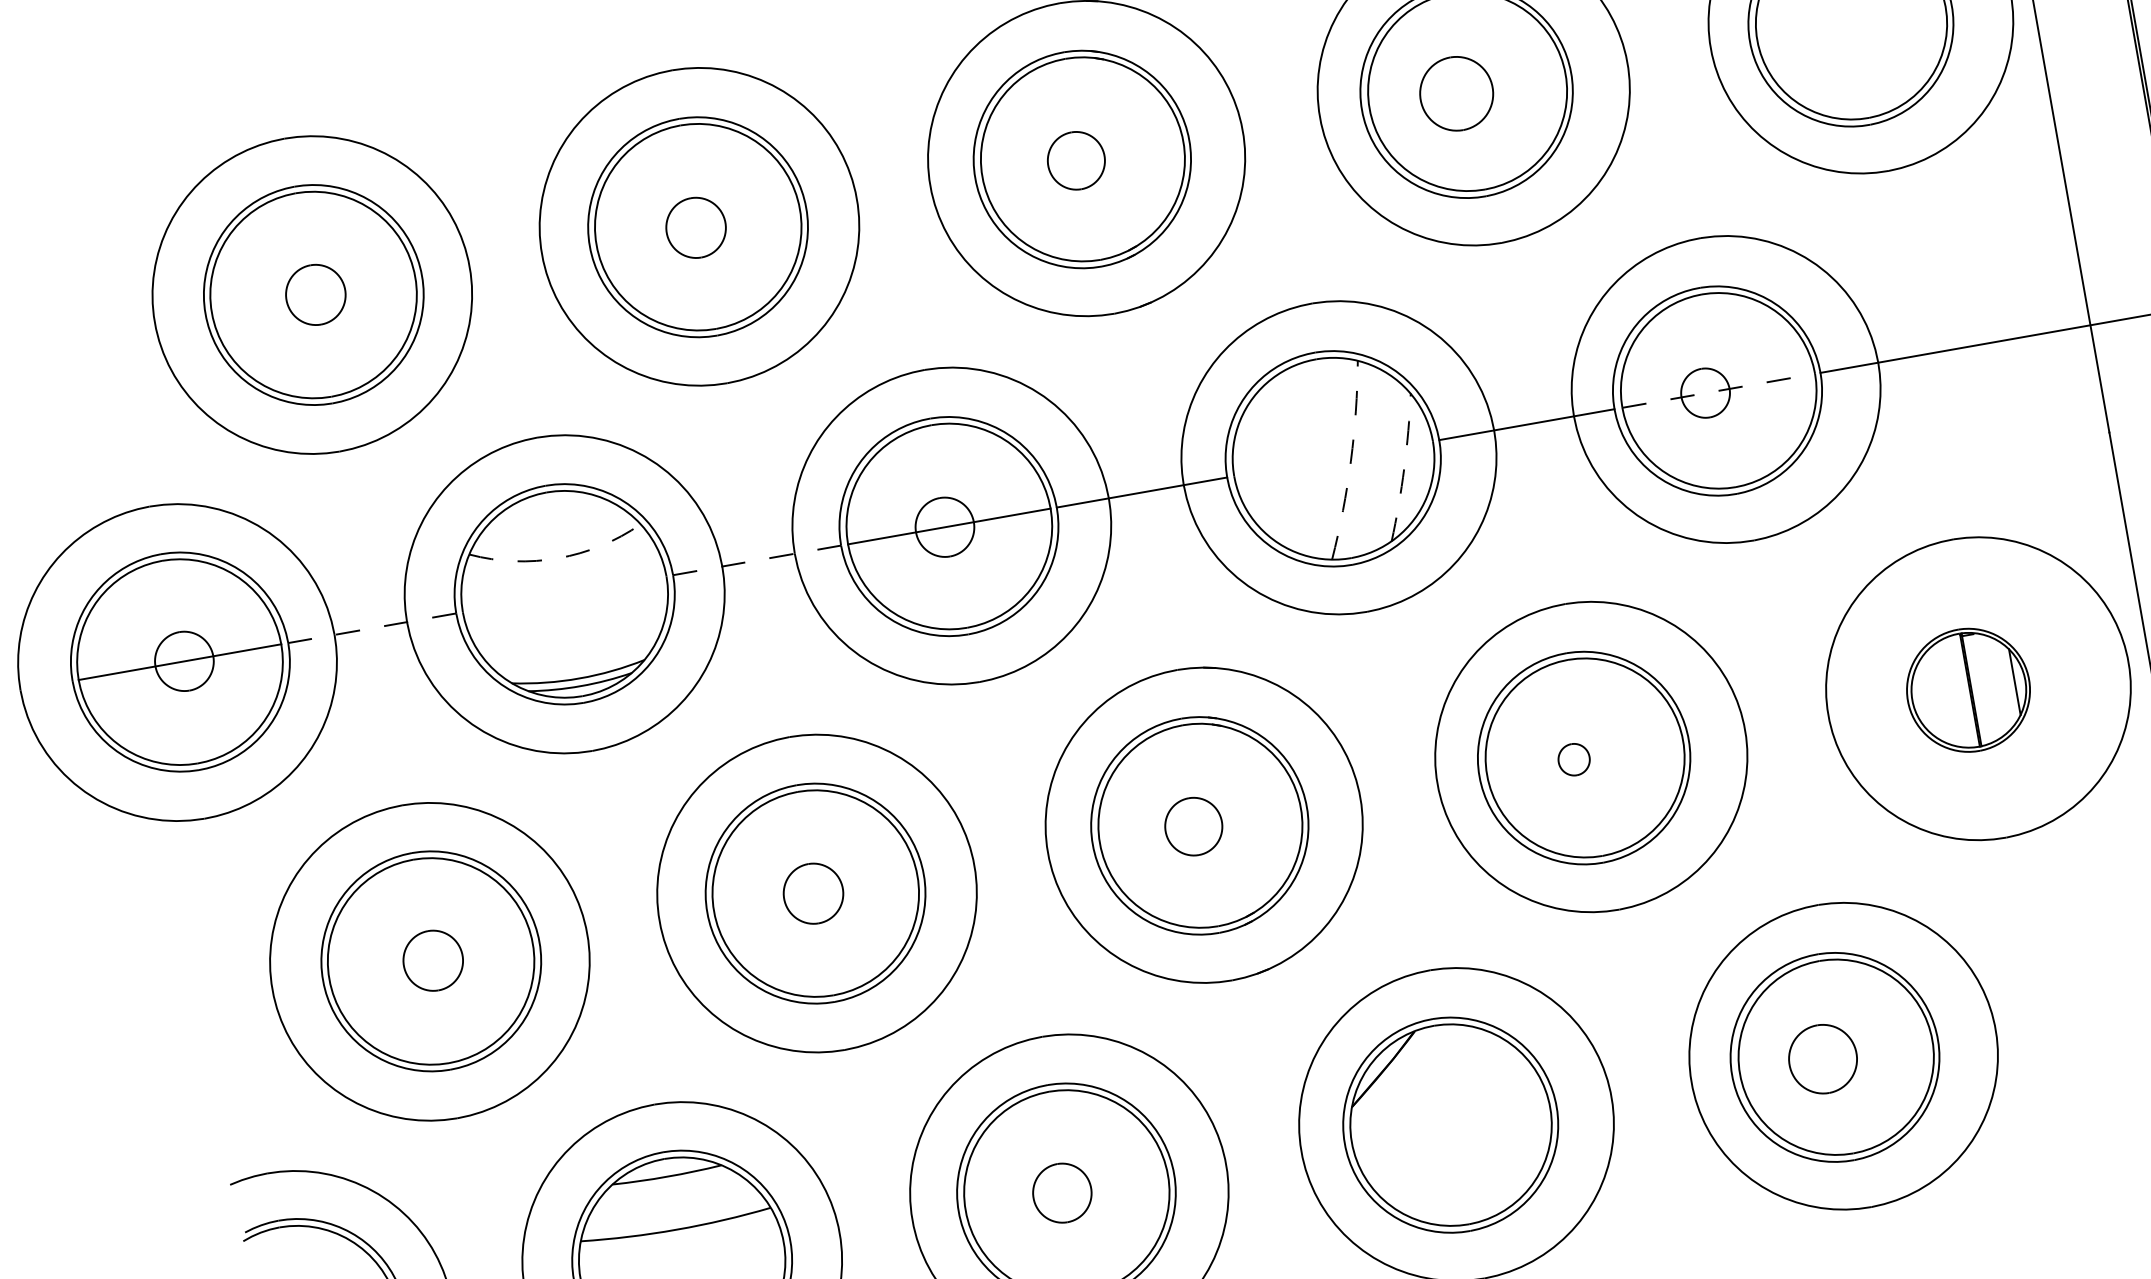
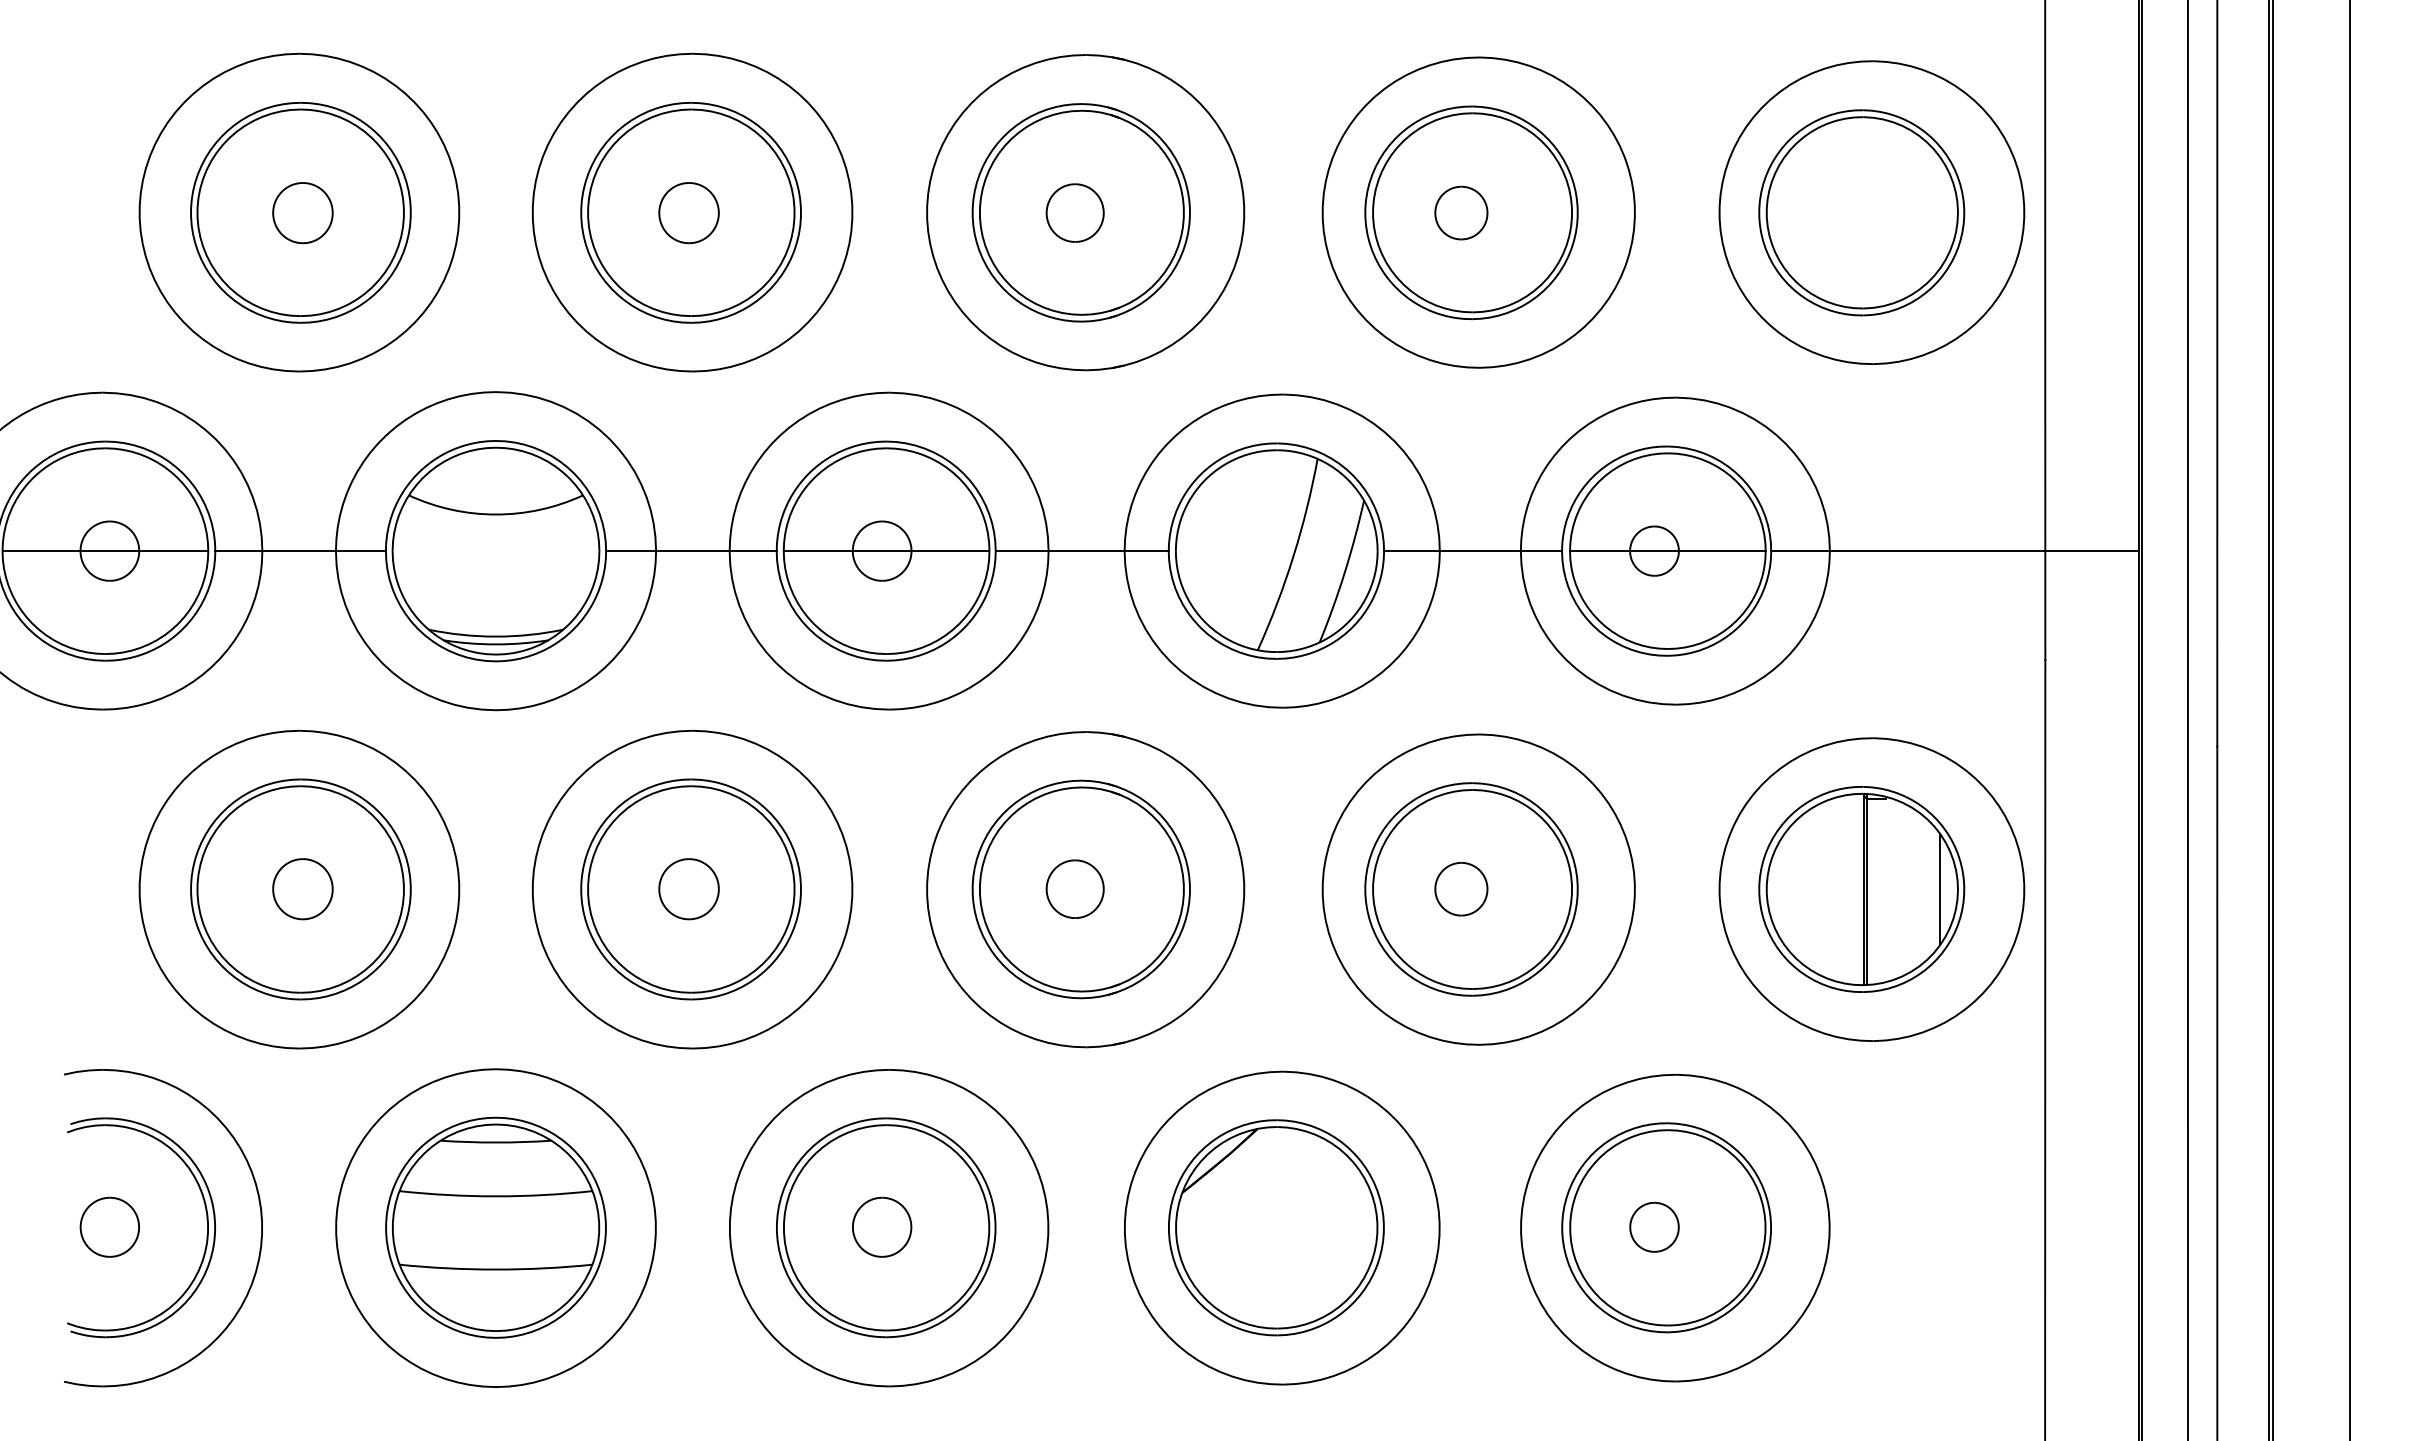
part: (1456, 93) -> (1461, 212), size x0.71
line: (1718, 391) -> (1667, 551), dashed -> solid
arc: (1350, 461) -> (1293, 556), dashed -> solid
arc: (1403, 468) -> (1344, 572), dashed -> solid
arc: (558, 558) -> (496, 514), dashed -> solid
line: (757, 560) -> (691, 551), dashed -> solid
line: (372, 628) -> (300, 551), dashed -> solid
part: (1968, 690) -> (1861, 889), size x1.67
part: (1574, 759) -> (1461, 889), size x1.67
part: (1822, 1058) -> (1654, 1226), size x0.71

